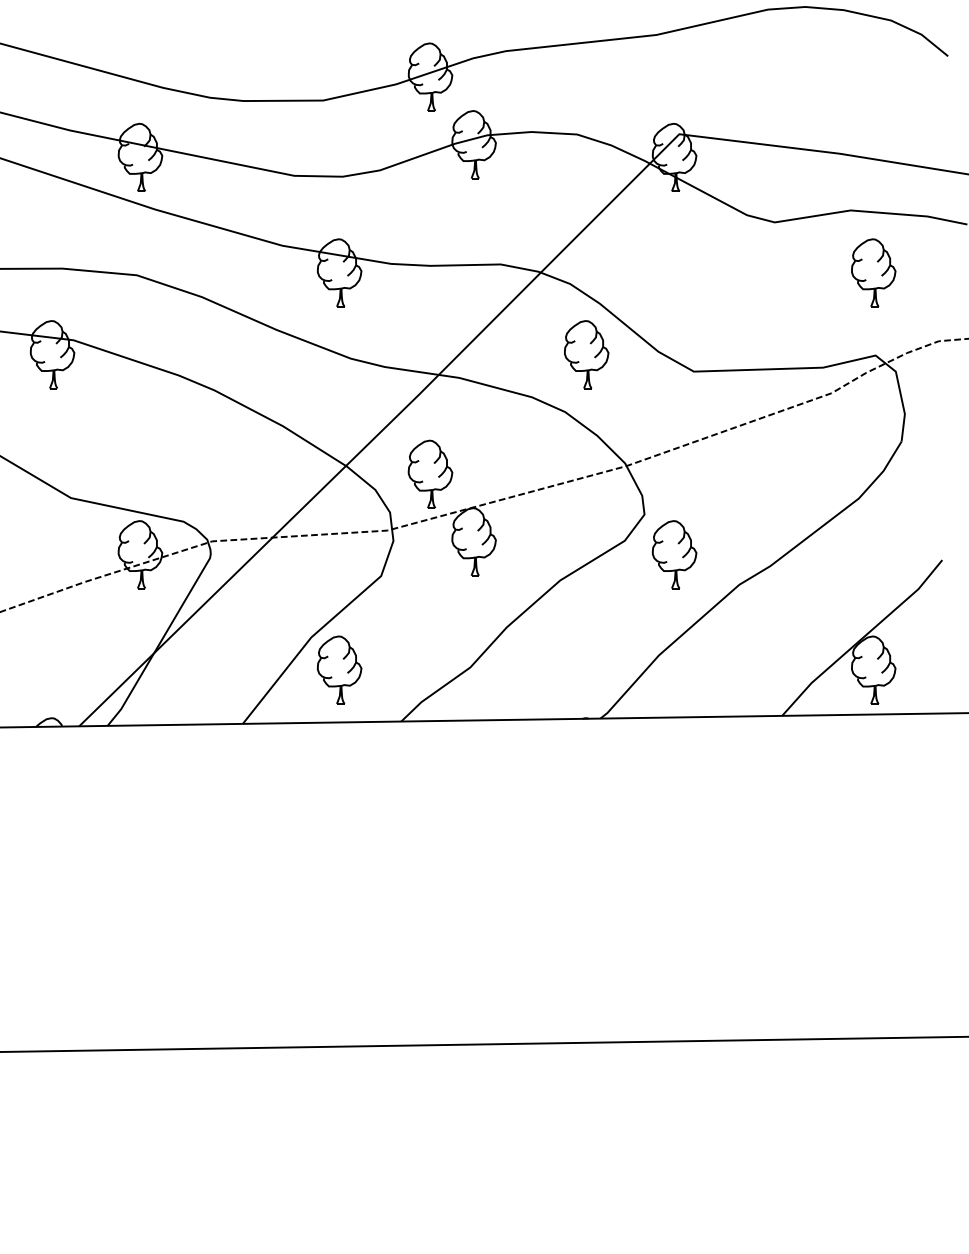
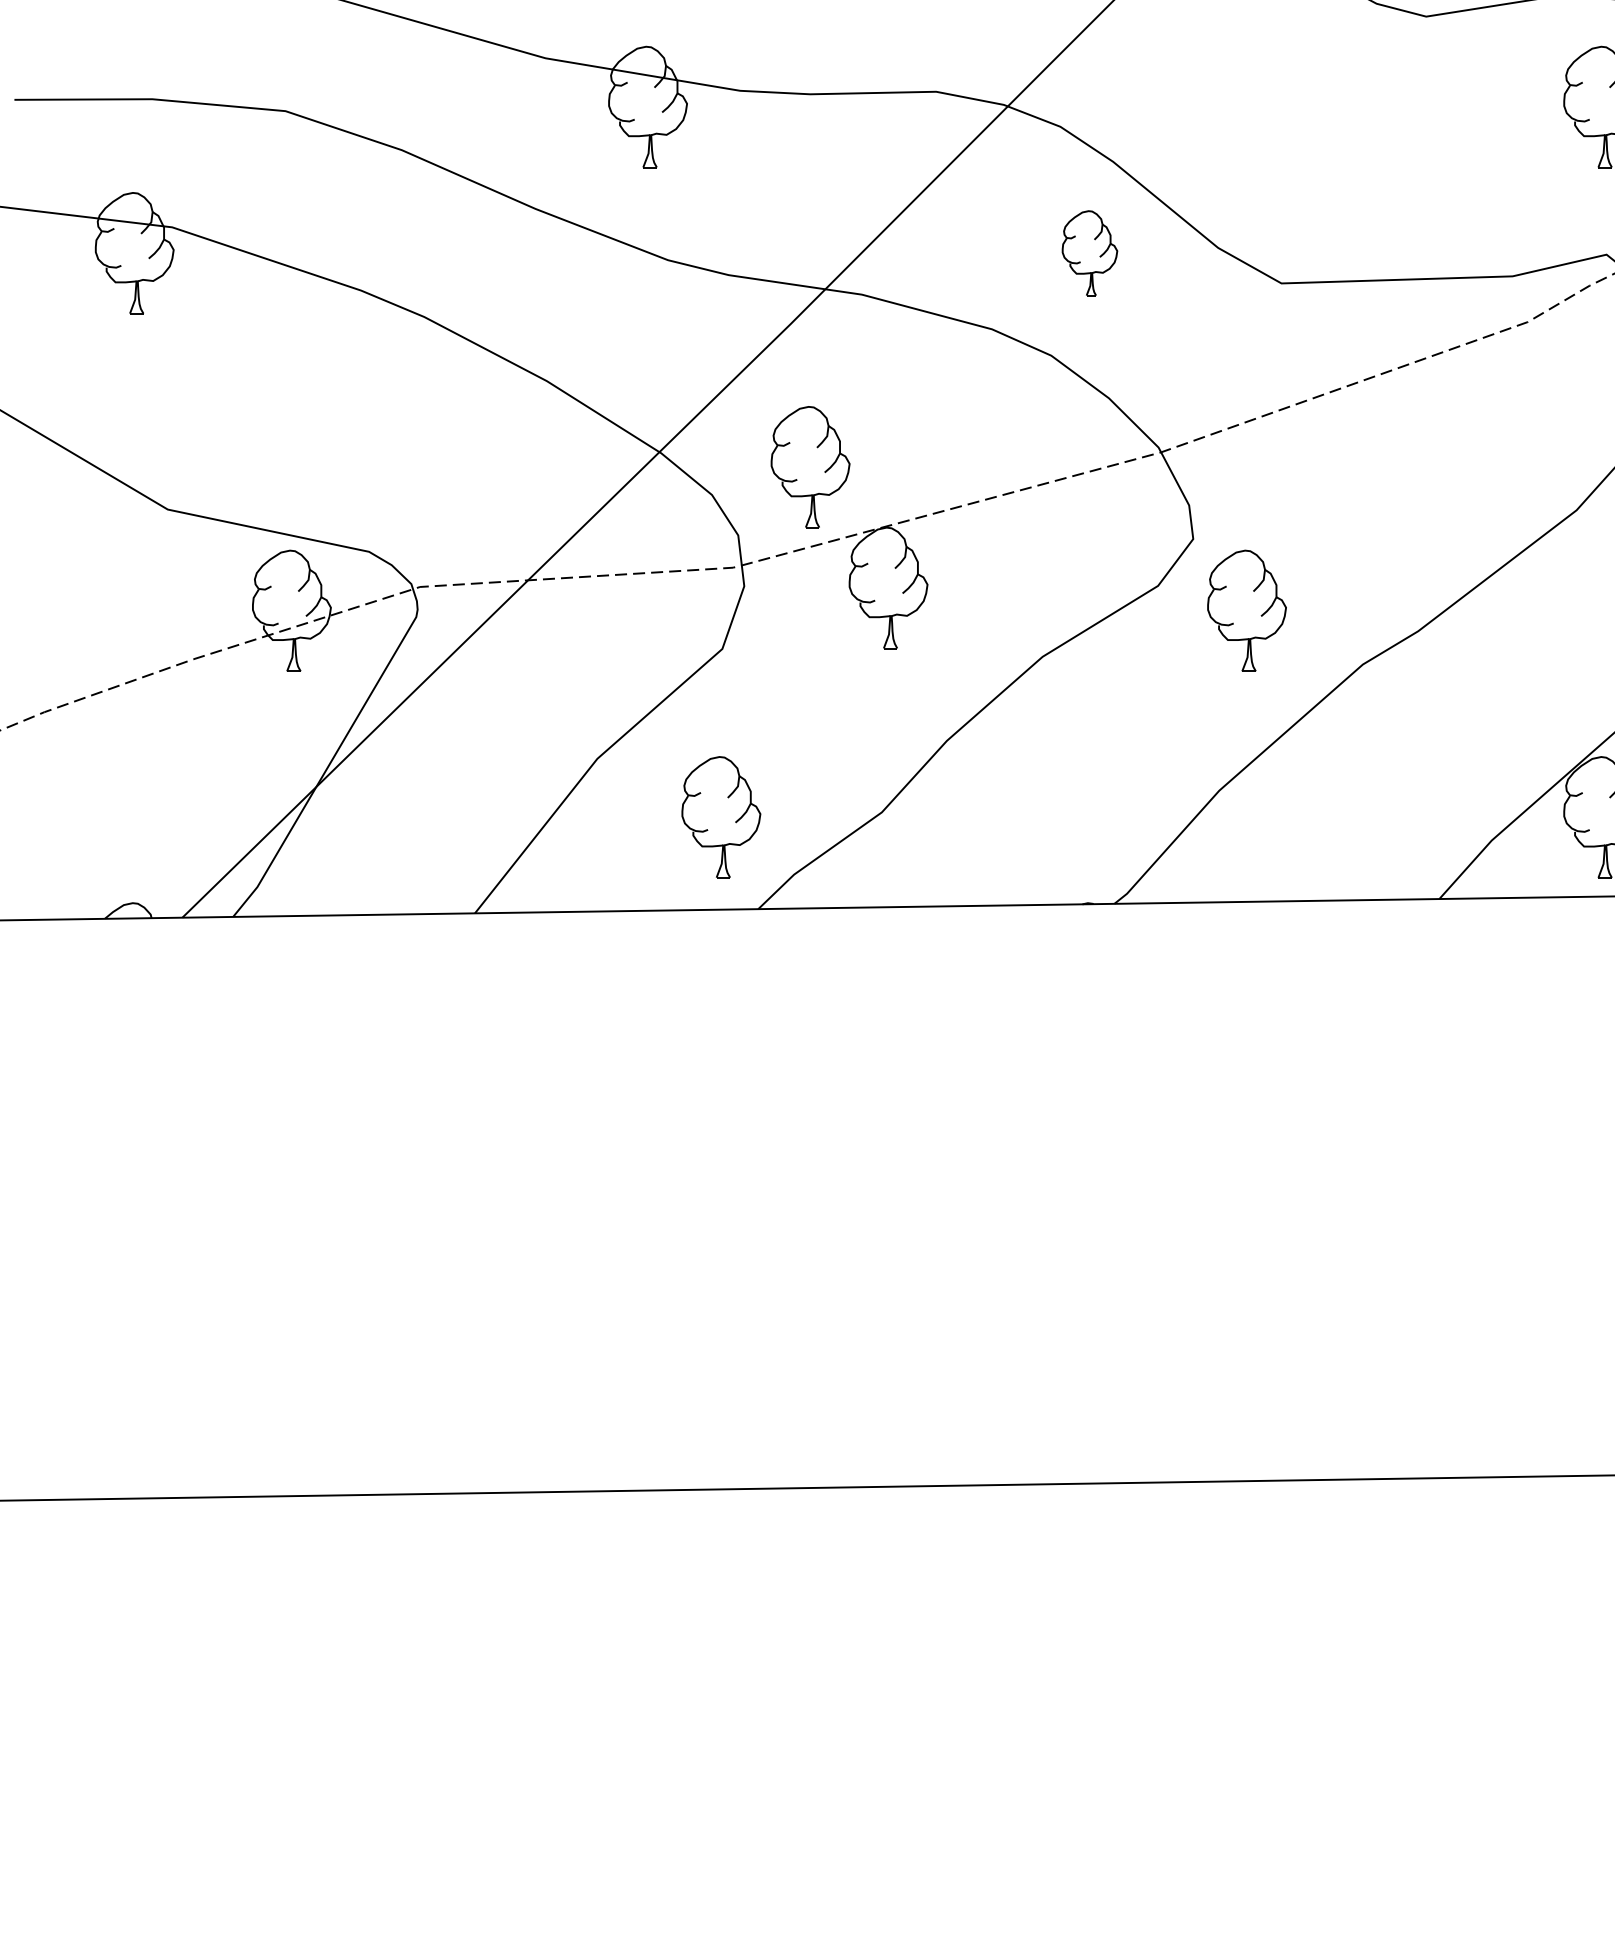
part: (586, 354) -> (1089, 252), size x0.7
part: (339, 669) -> (721, 816), moved

